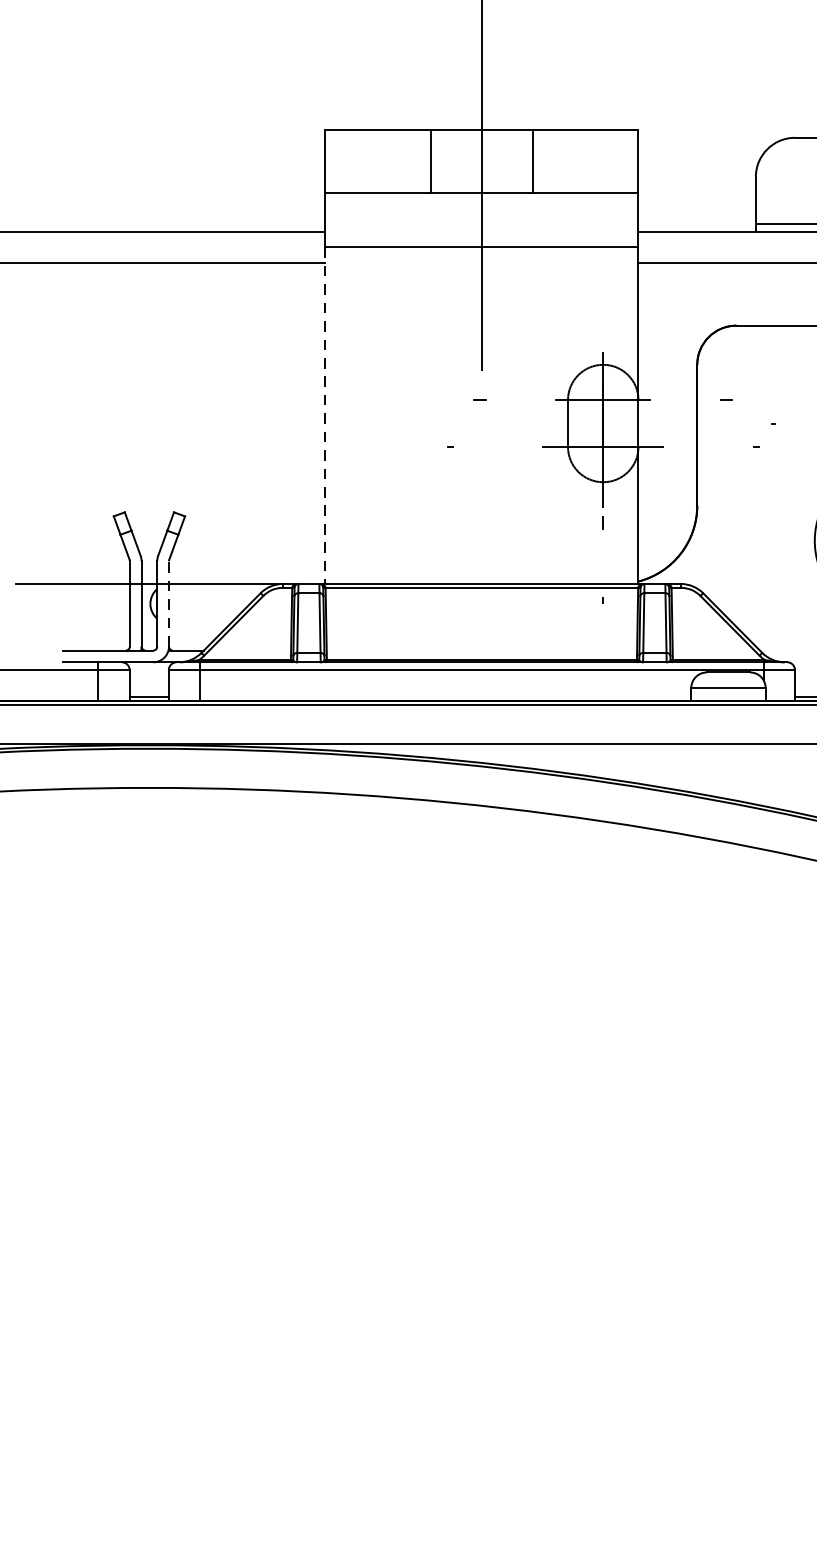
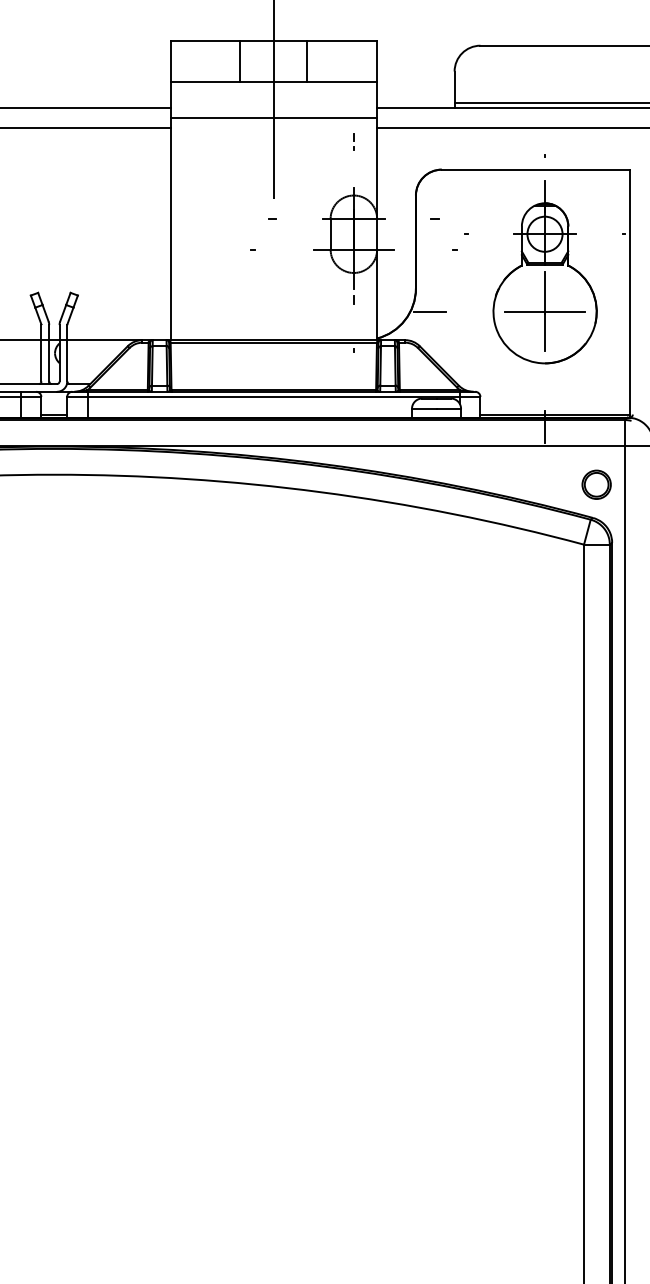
line: (602, 282) -> (353, 141), added
line: (325, 416) -> (170, 229), dashed -> solid
line: (717, 540) -> (429, 311), added
line: (169, 602) -> (67, 352), dashed -> solid

